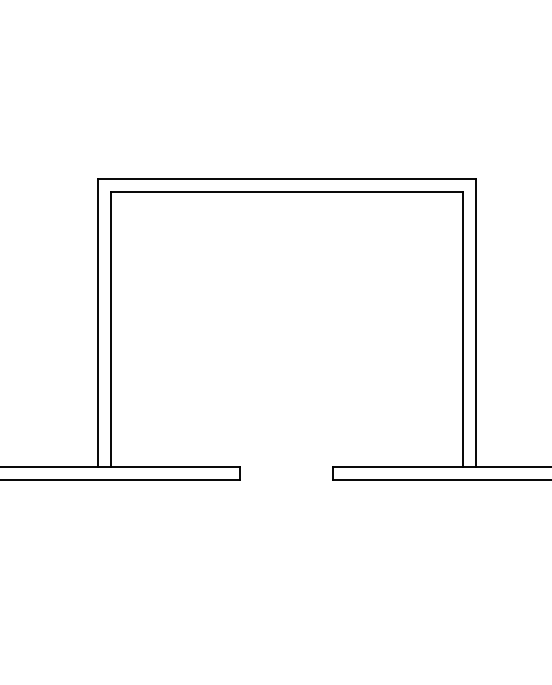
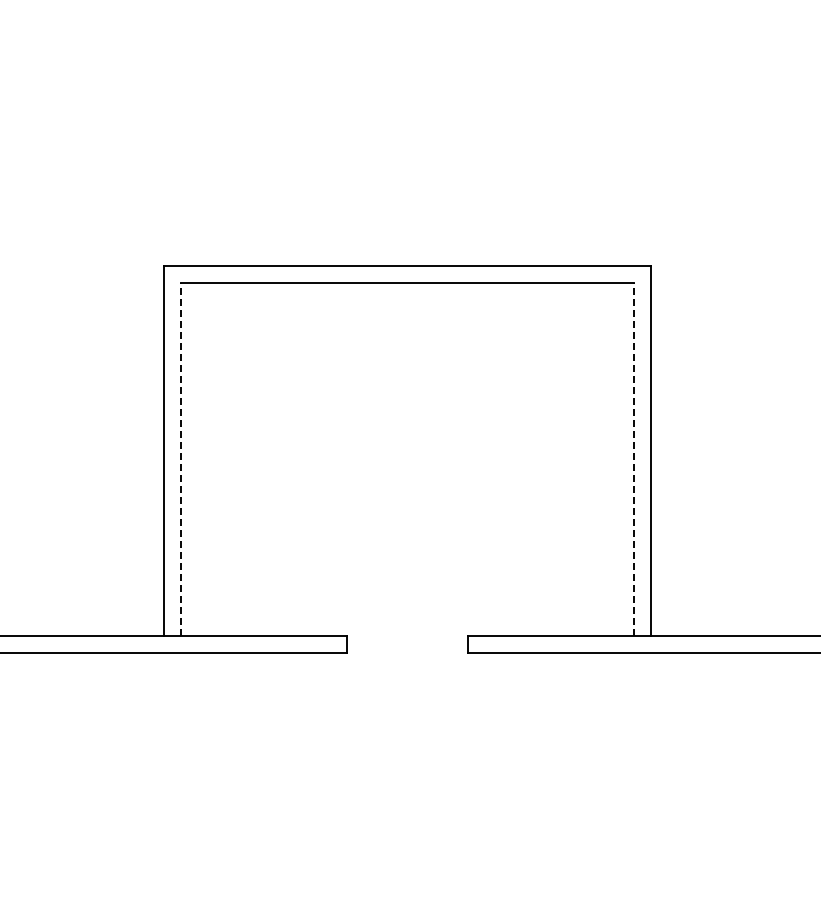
line: (110, 329) -> (180, 459), solid -> dashed
line: (462, 329) -> (634, 459), solid -> dashed

